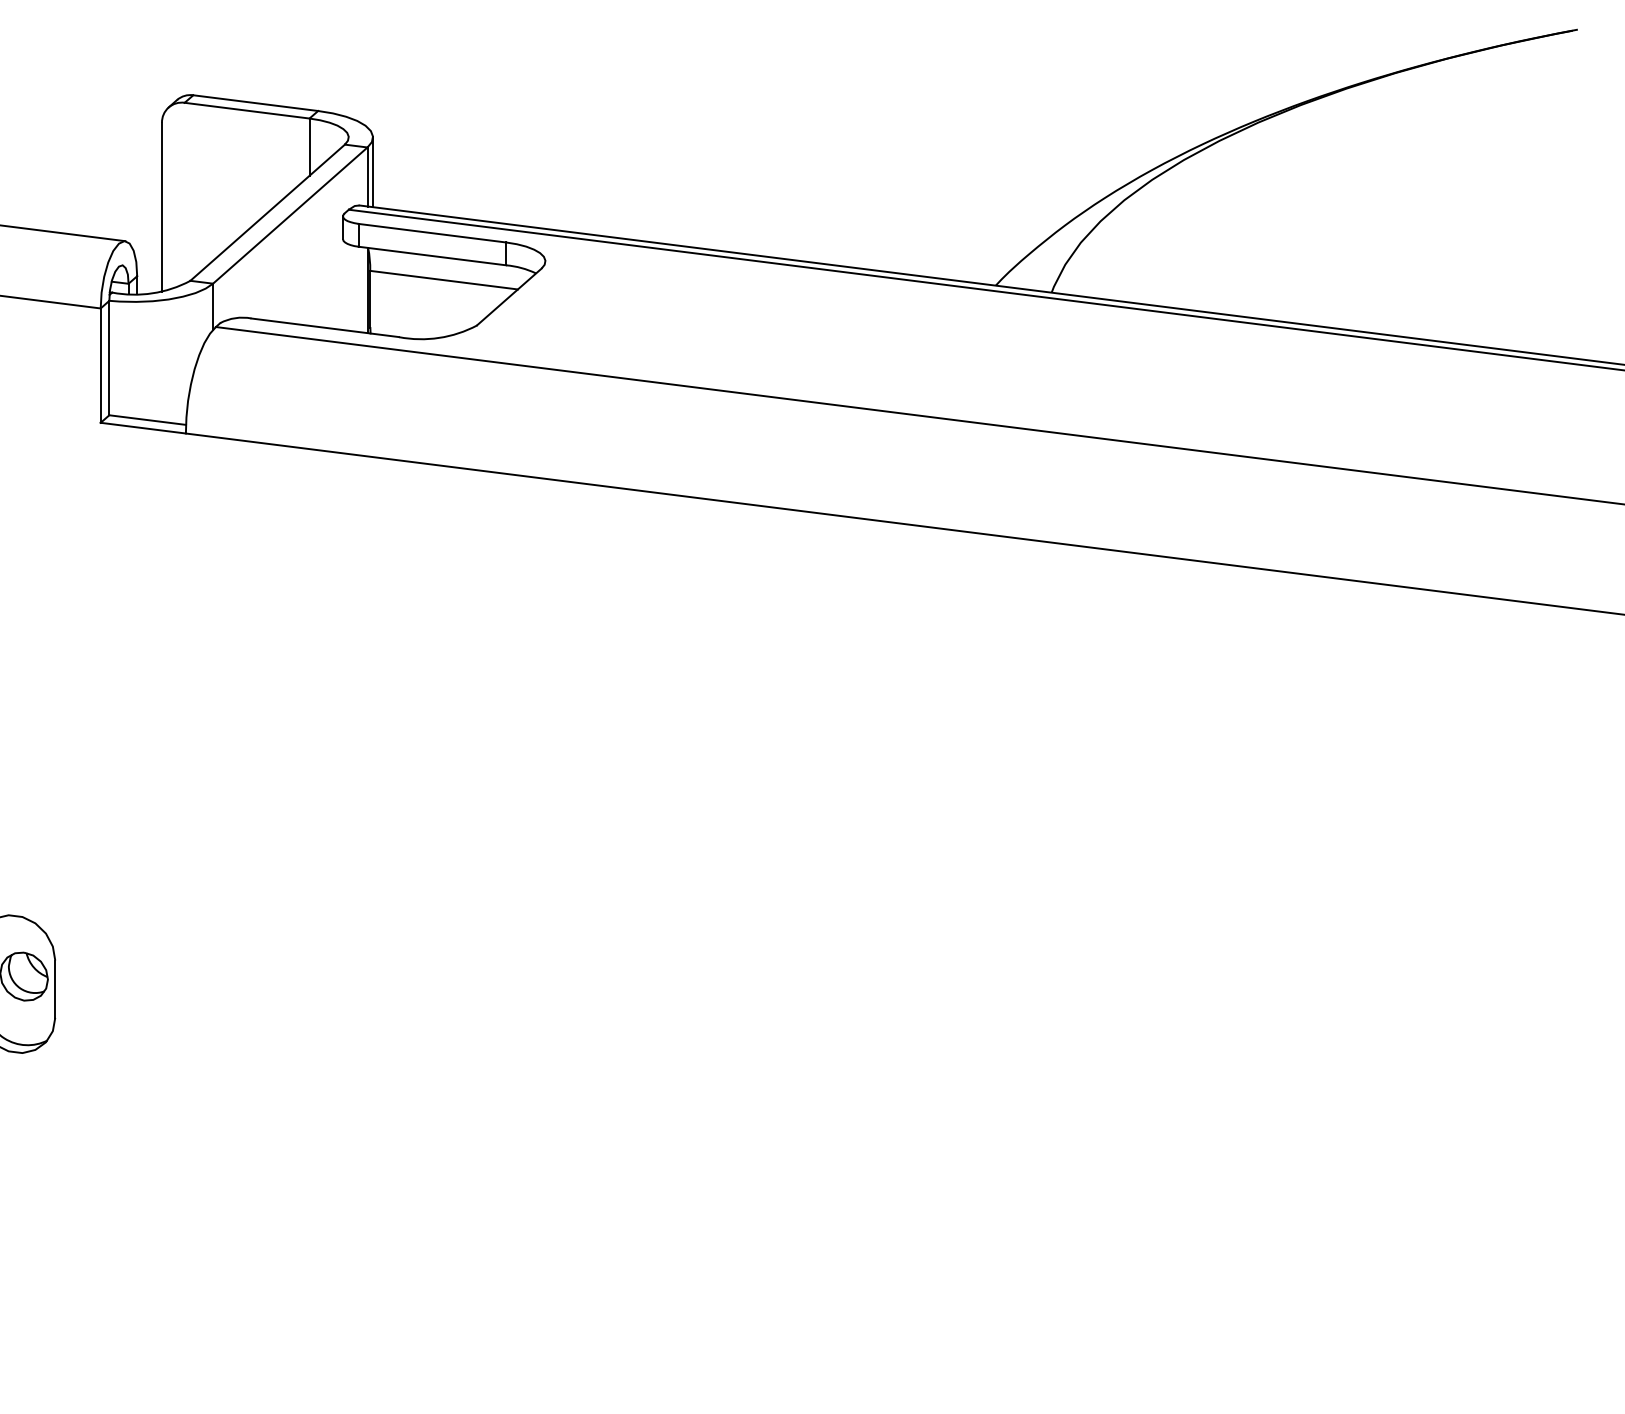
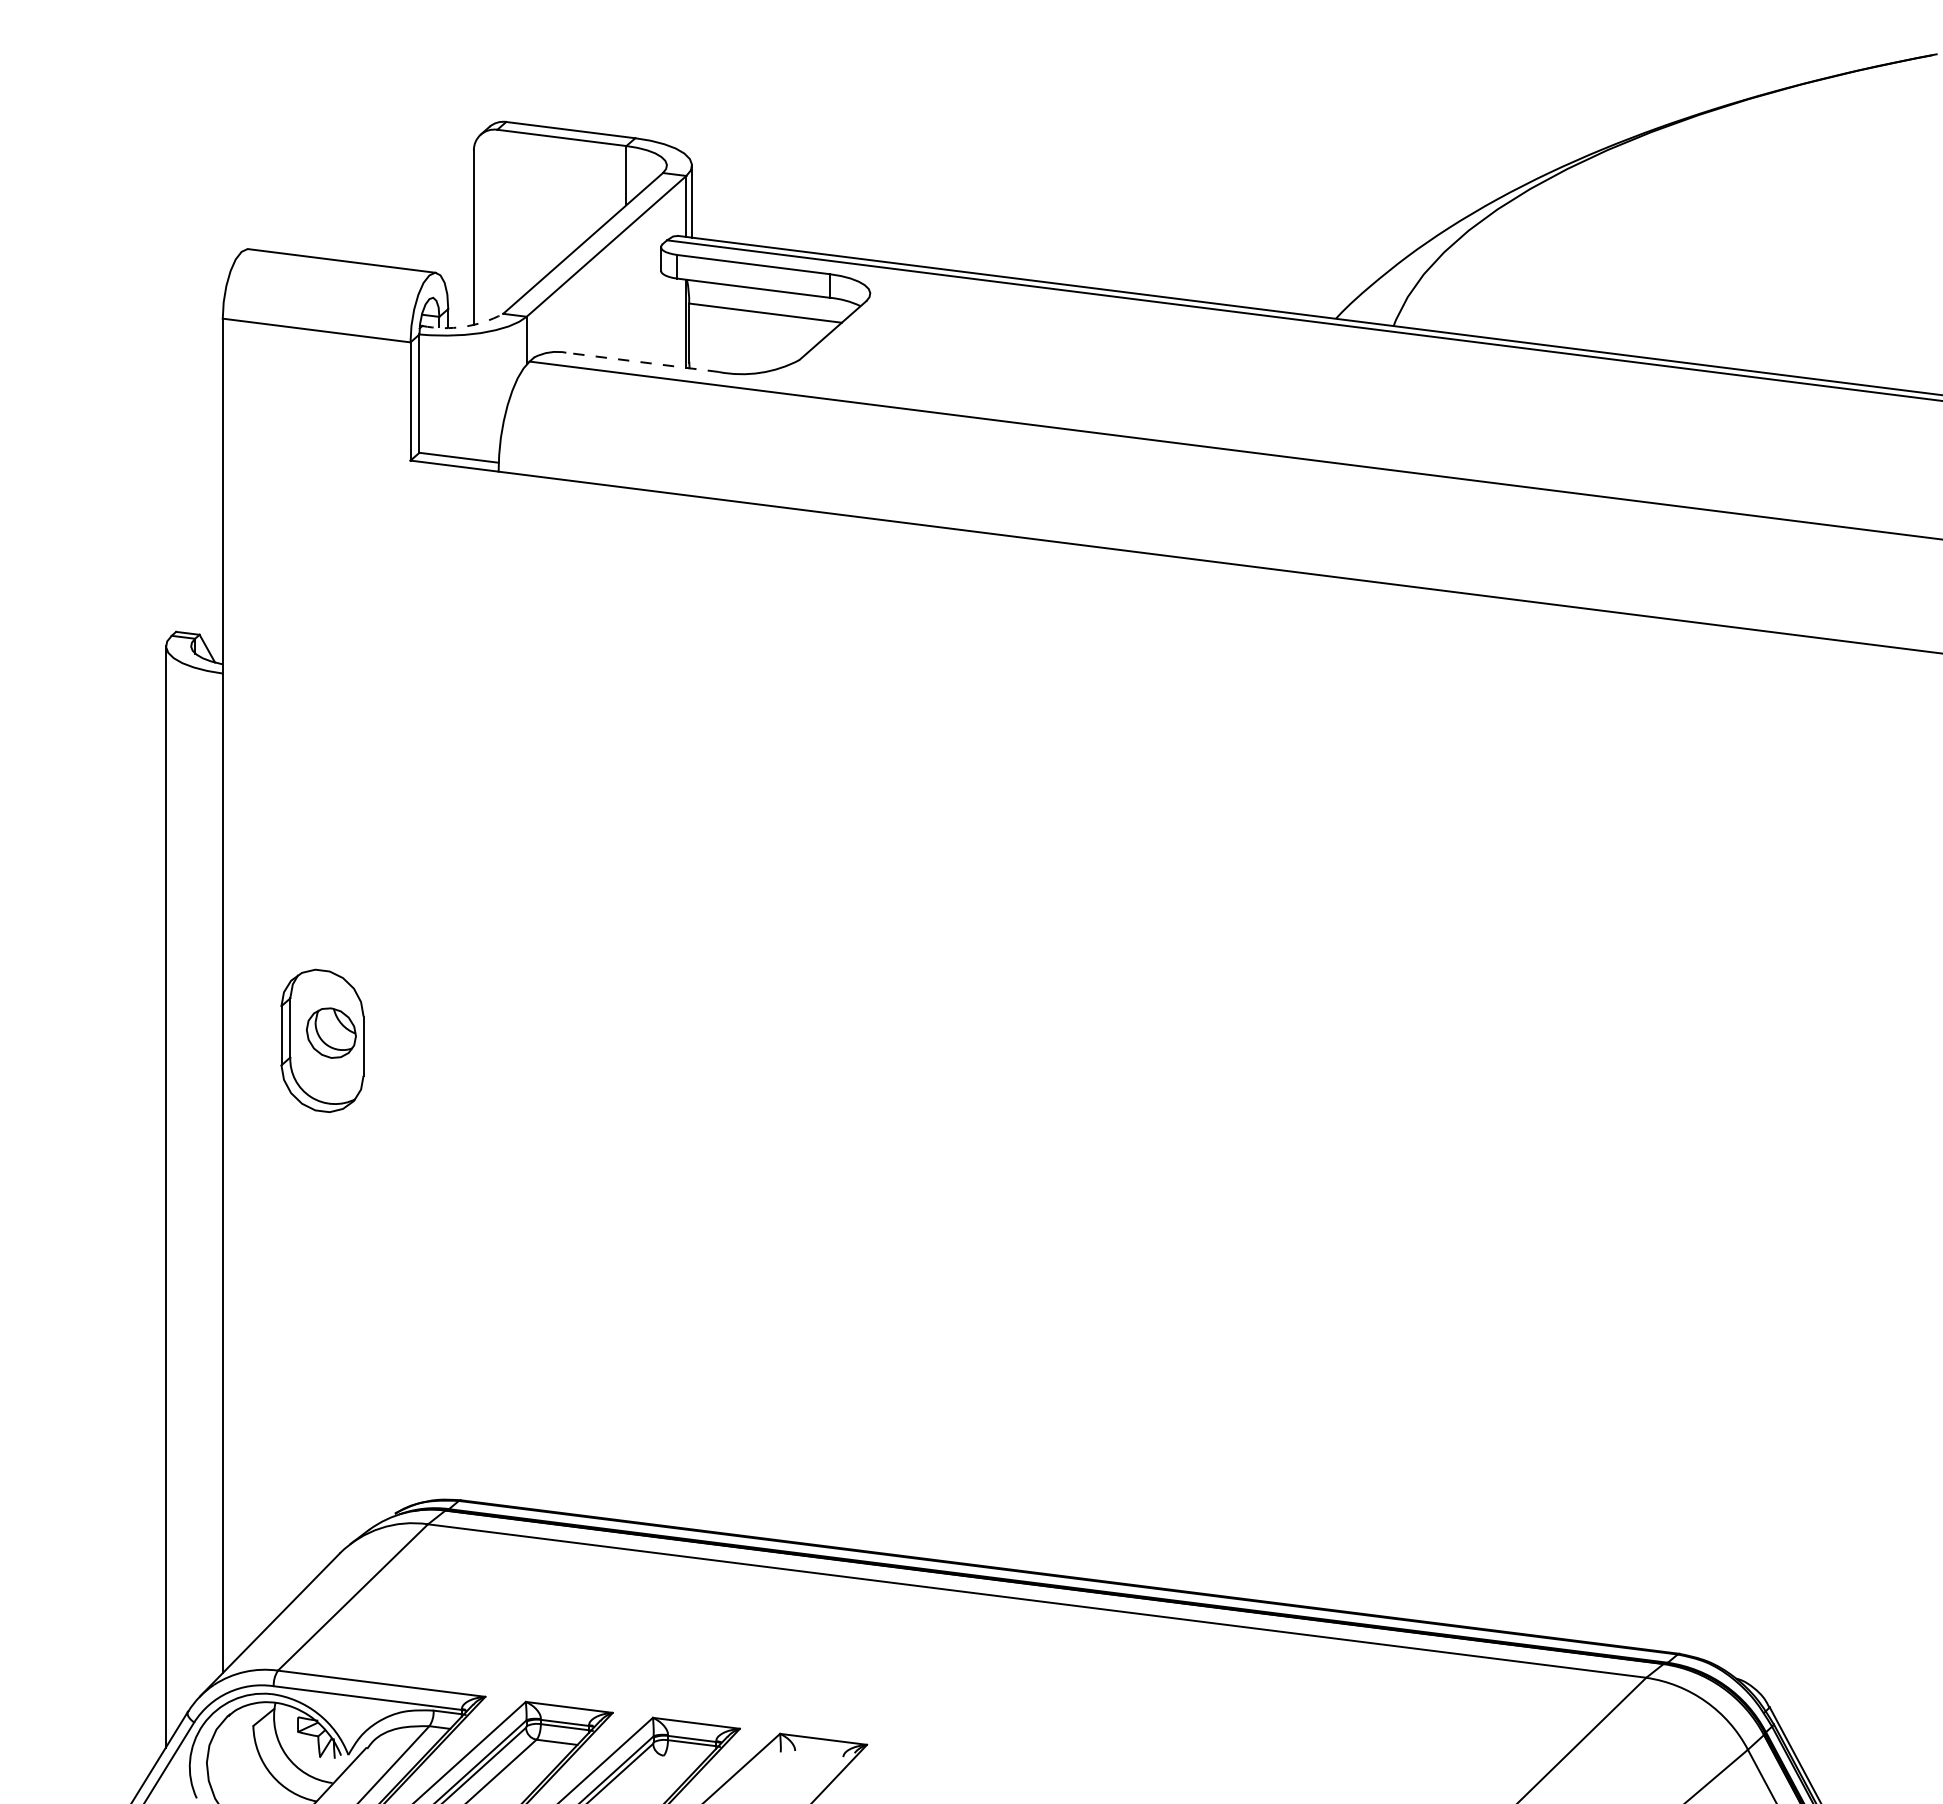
arc: (151, 293) -> (463, 326), solid -> dashed
line: (325, 327) -> (642, 362), solid -> dashed

